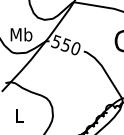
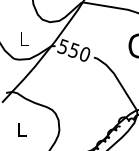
text: (21, 34) -> (24, 38), Mb -> L

